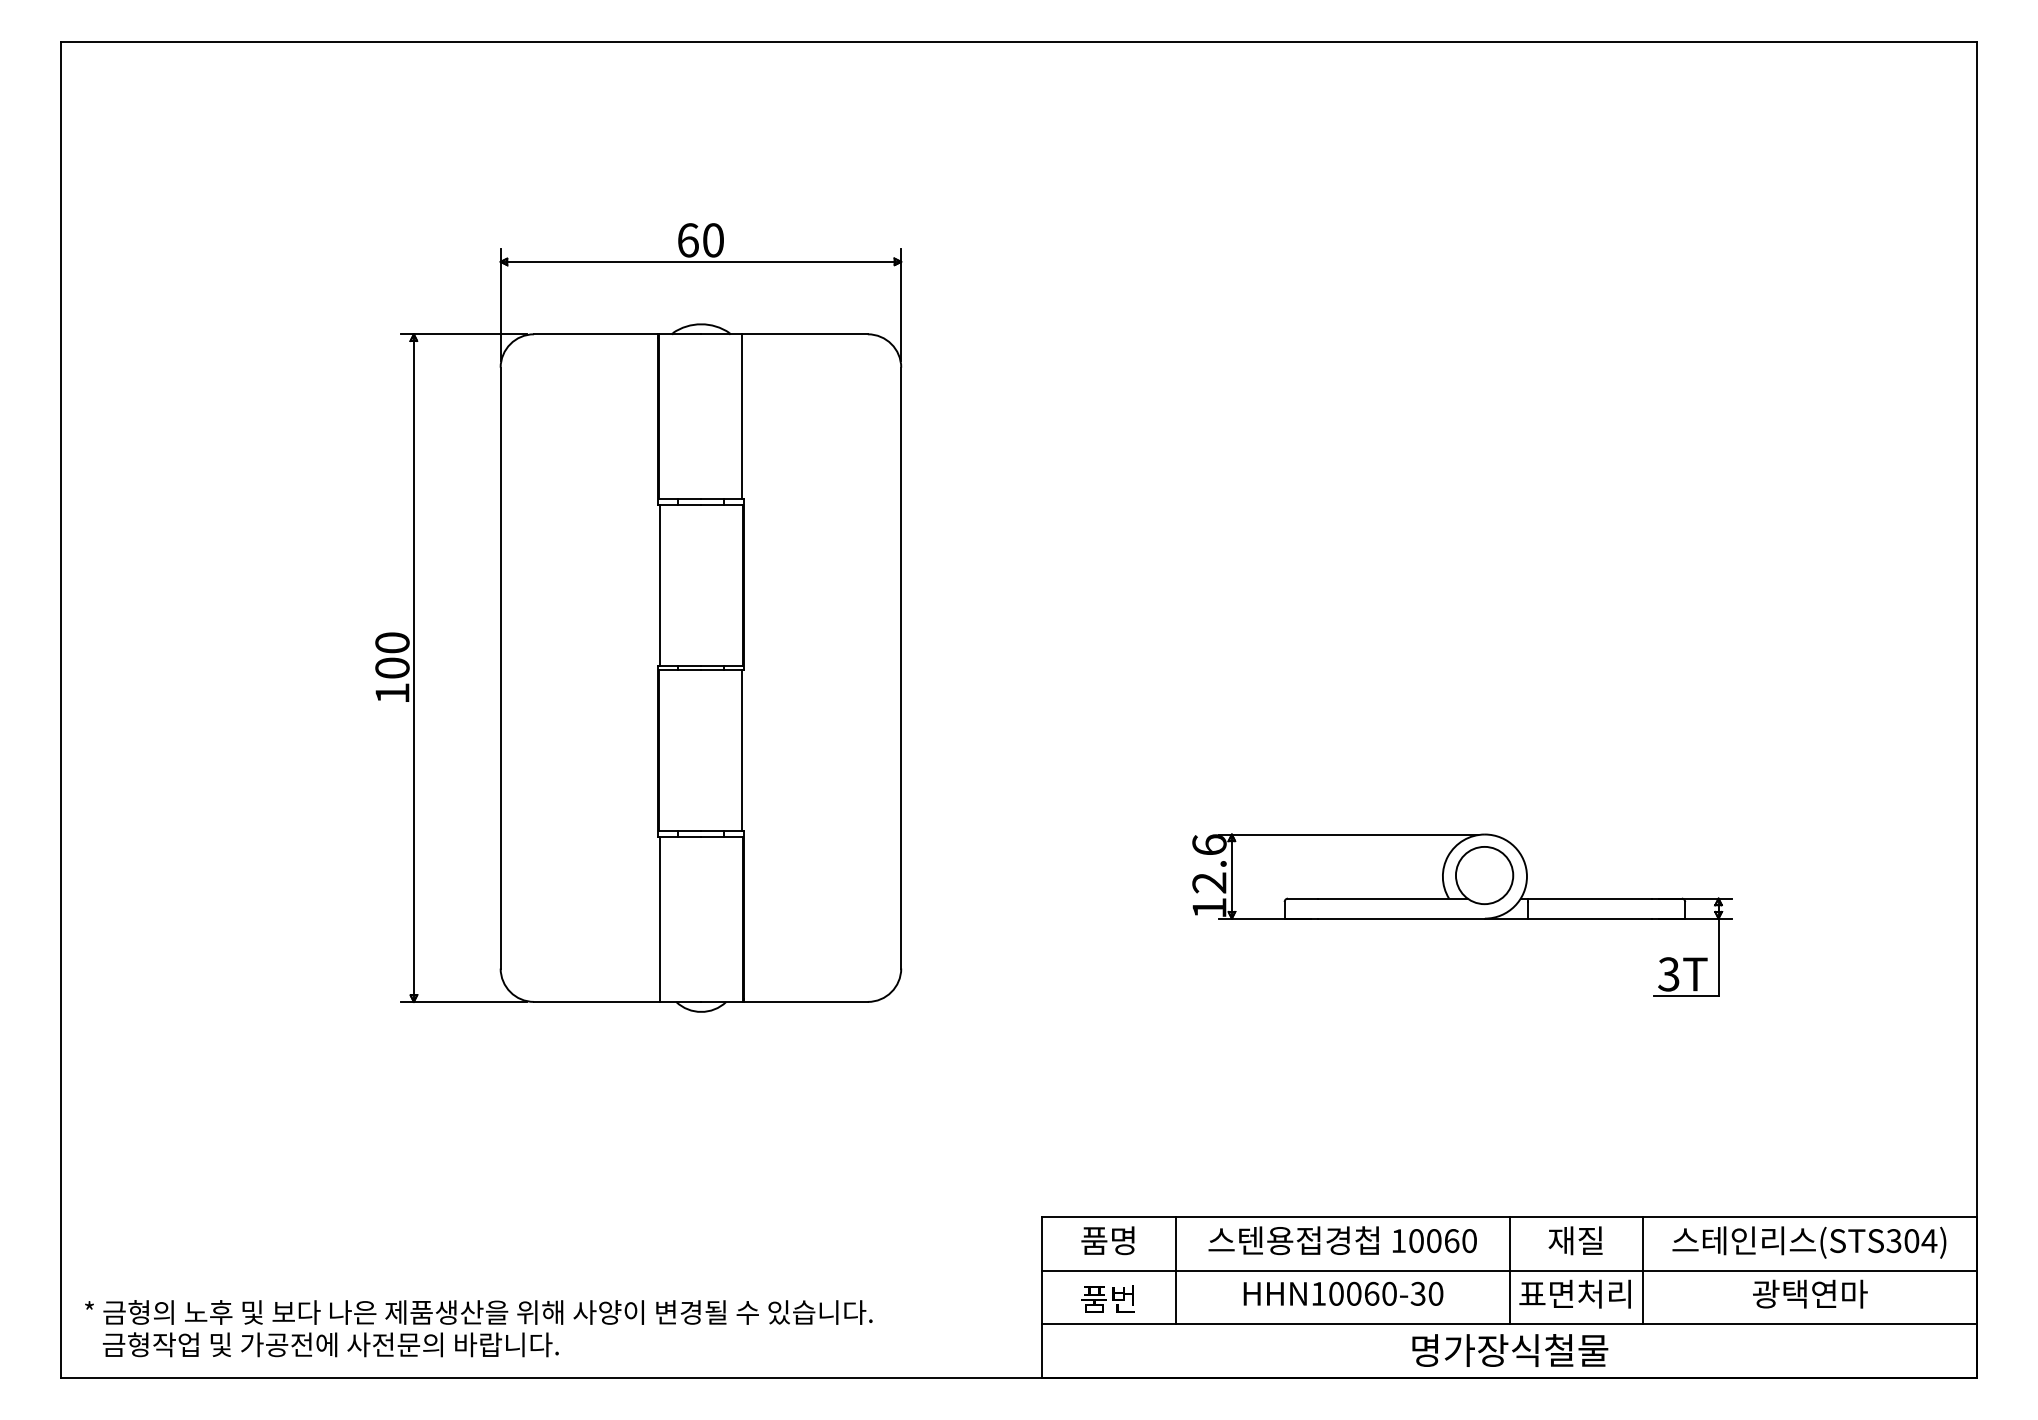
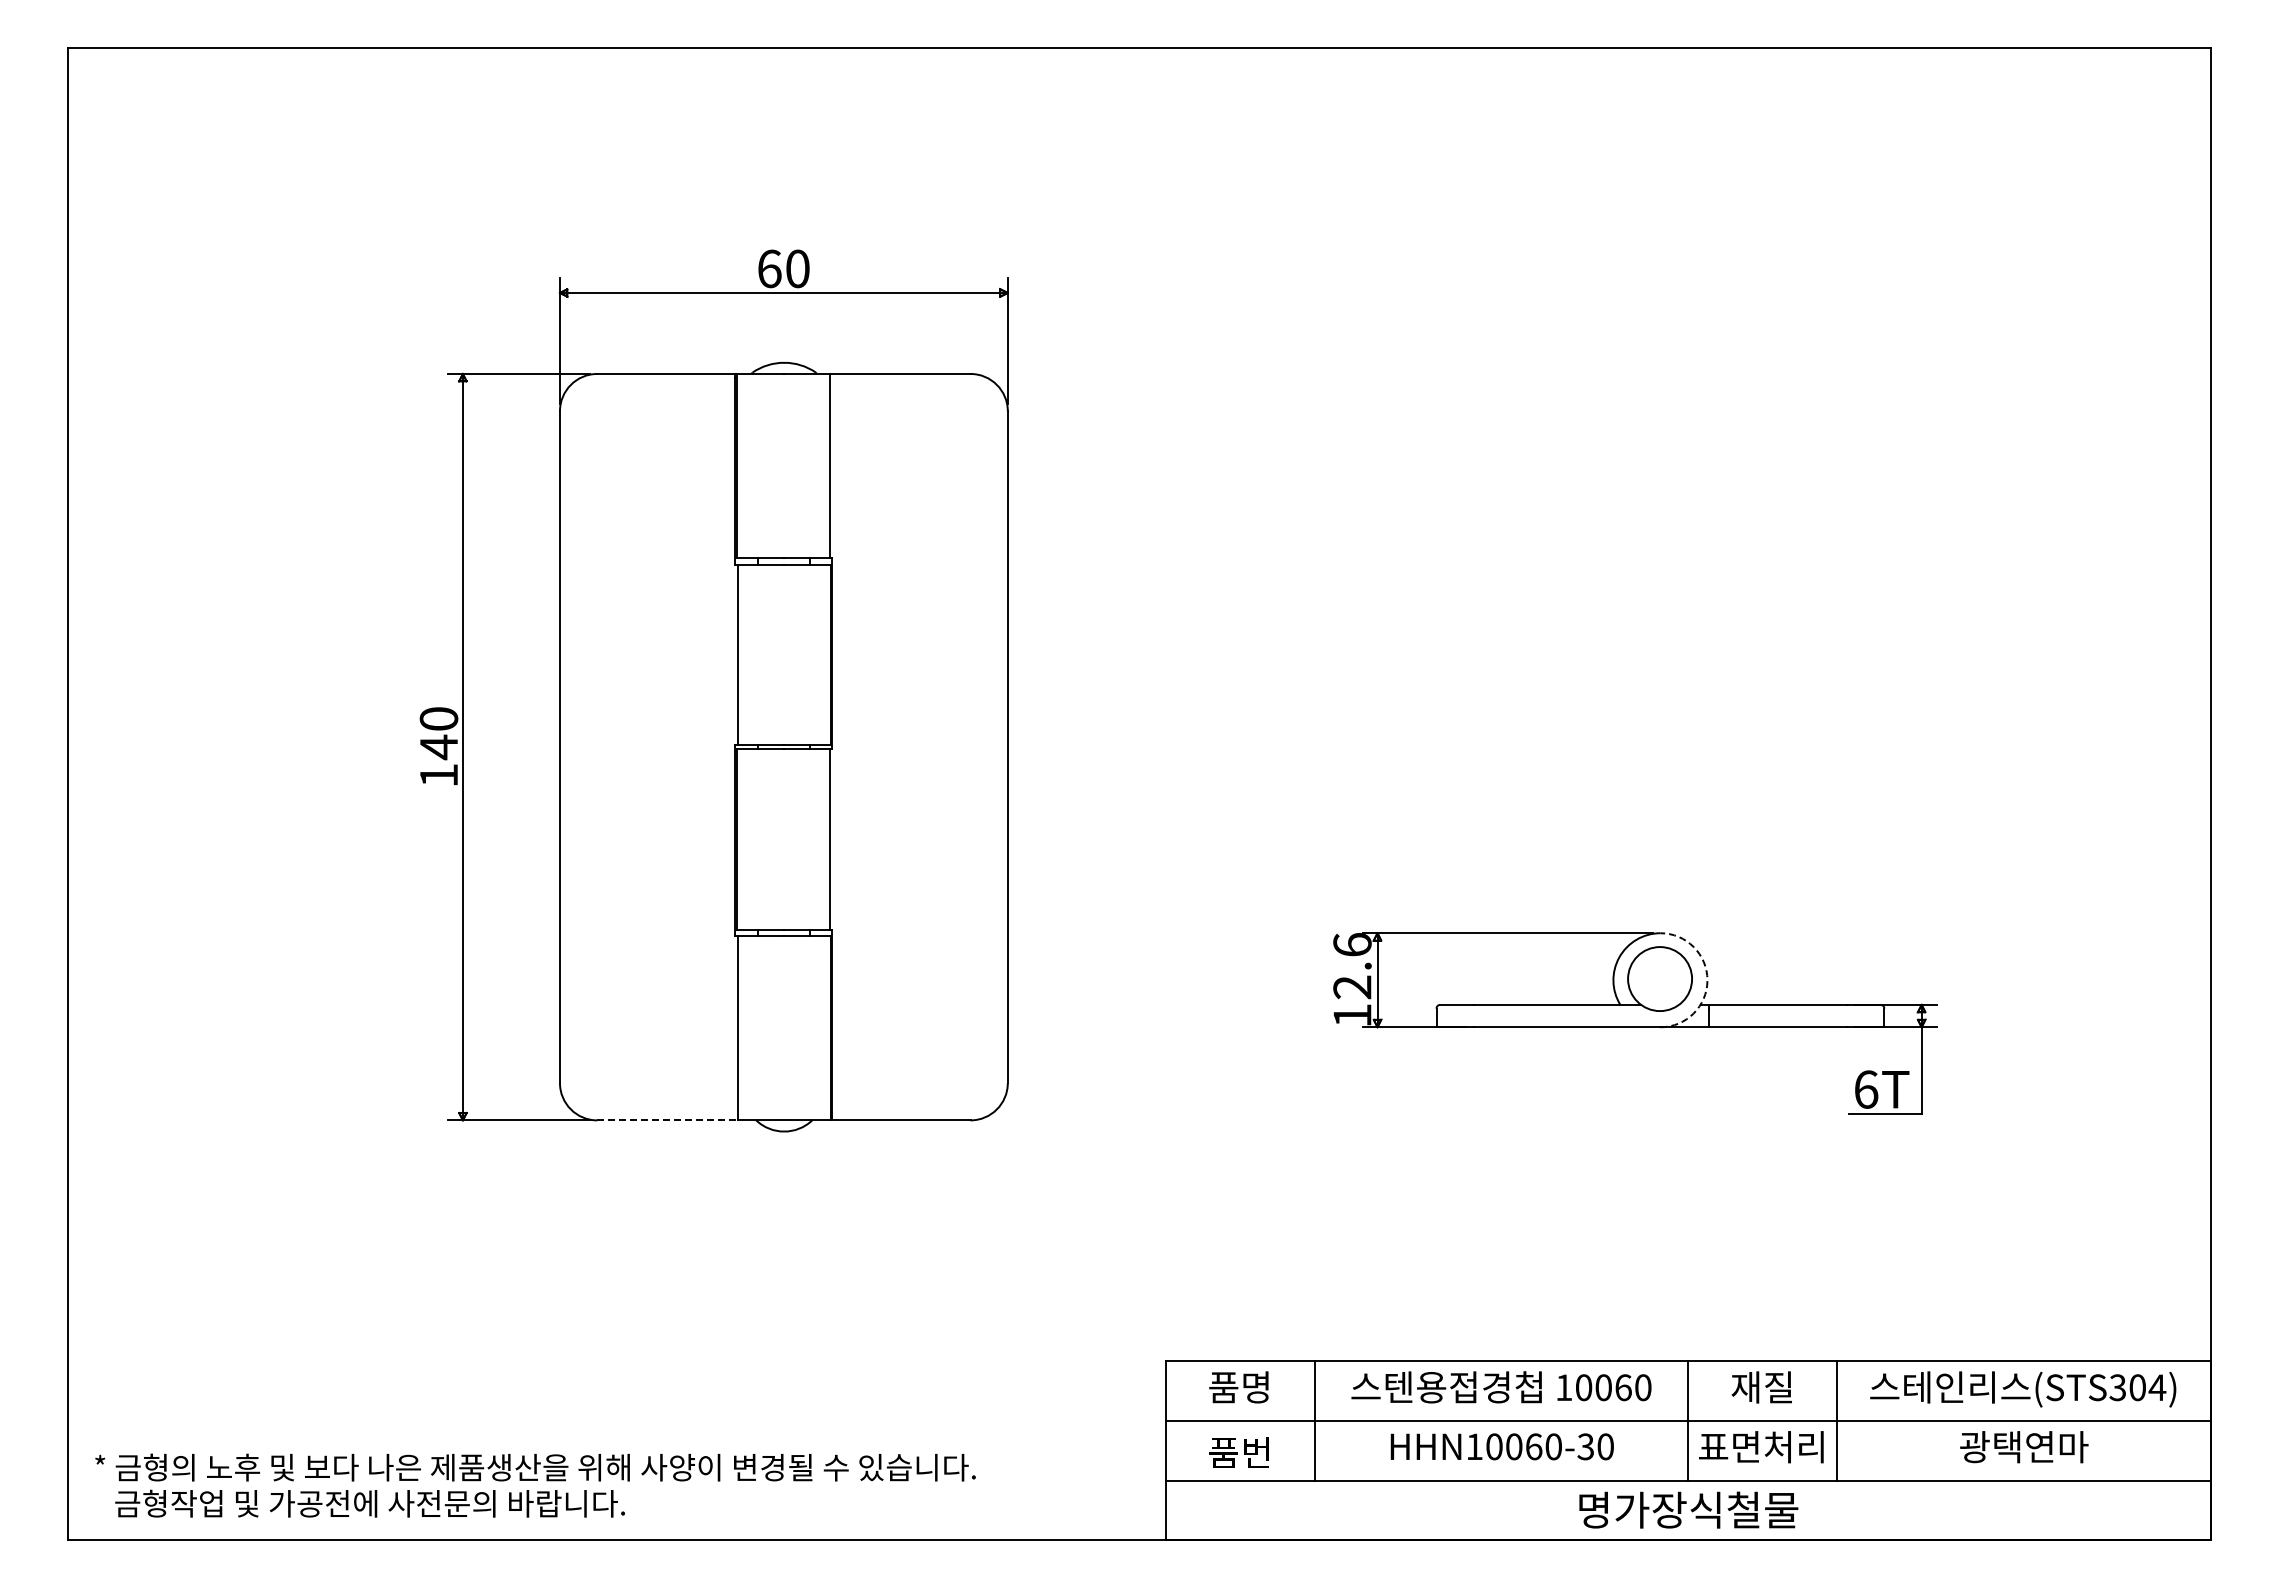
text: (392, 668) -> (438, 747), 100 -> 140
arc: (1527, 876) -> (1707, 980), solid -> dashed
text: (1669, 974) -> (1866, 1089), 3T -> 6T
line: (597, 1002) -> (668, 1120), solid -> dashed

